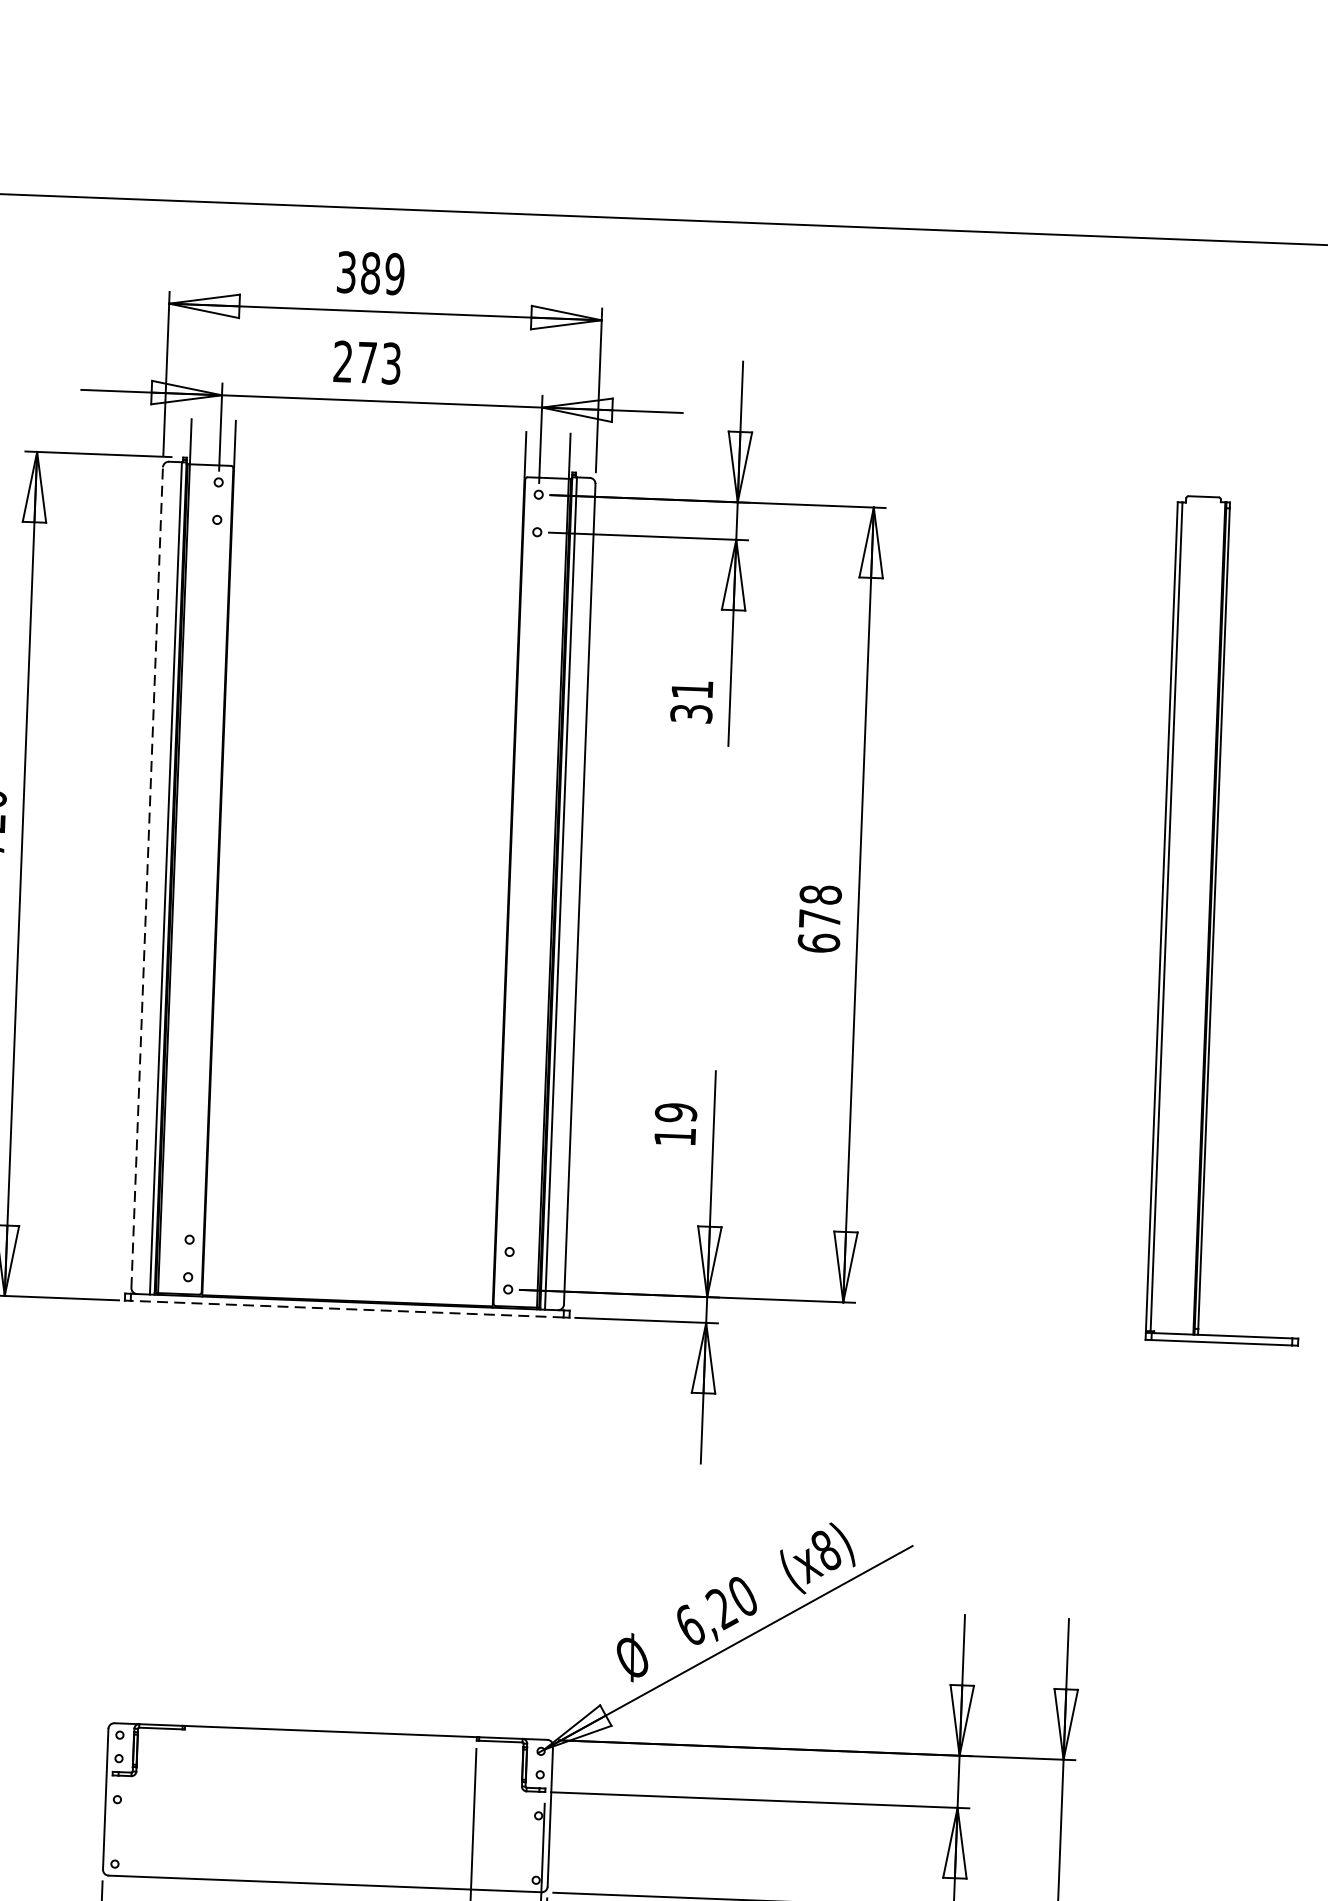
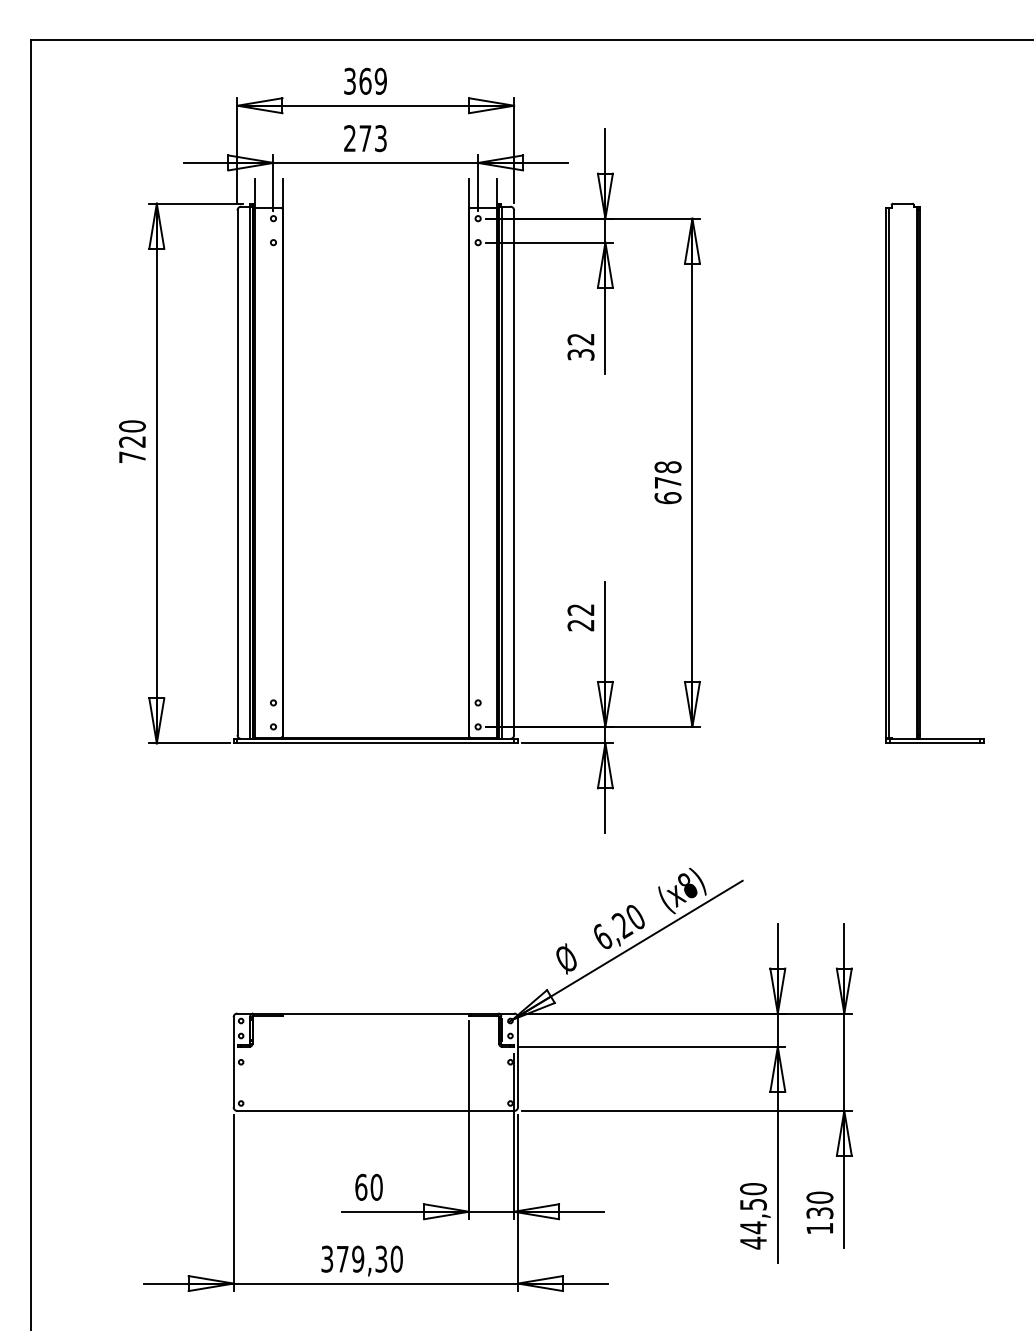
text: (370, 271) -> (365, 80), 389 -> 369
text: (691, 689) -> (580, 339), 31 -> 32
line: (147, 877) -> (237, 472), dashed -> solid
text: (674, 1124) -> (580, 617), 19 -> 22
line: (346, 1309) -> (375, 743), dashed -> solid

